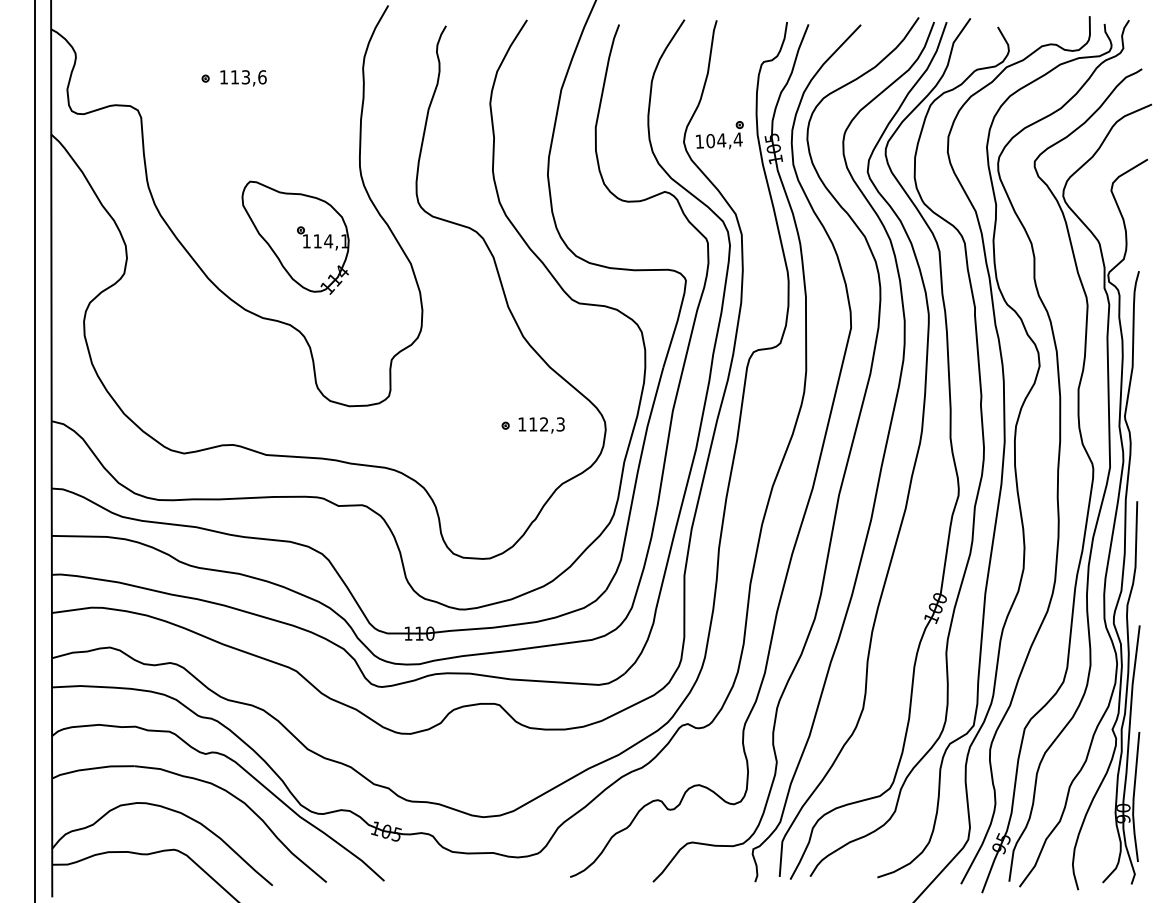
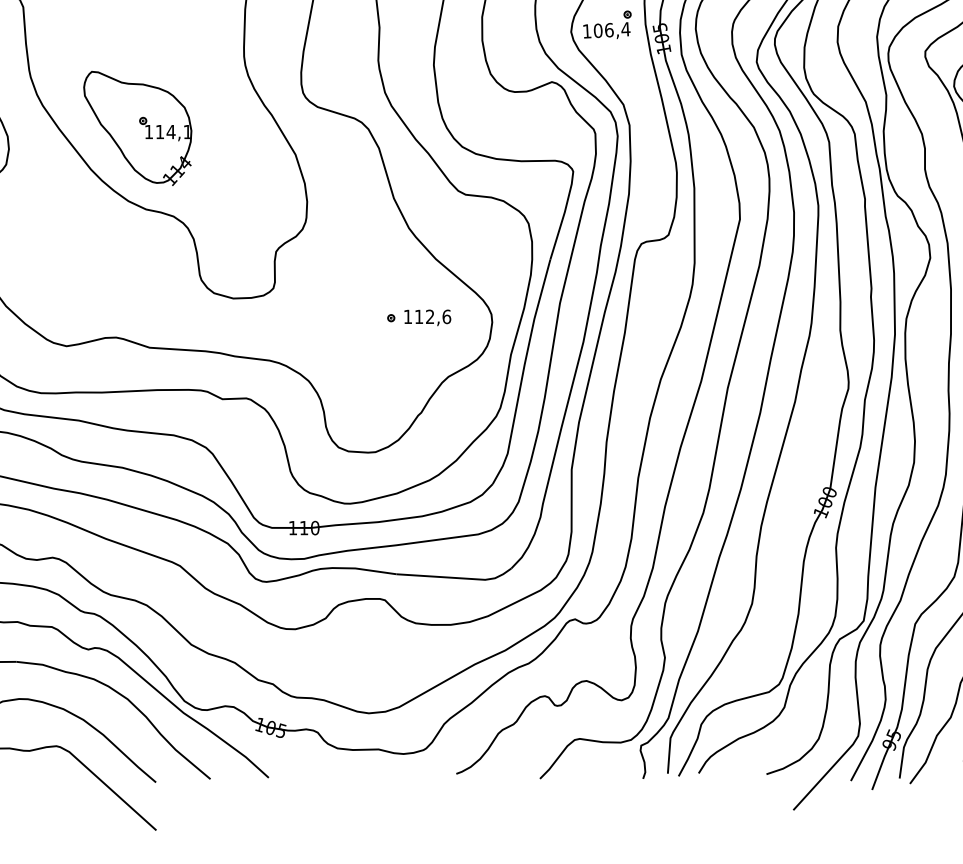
text: (721, 140) -> (609, 30), 104,4 -> 106,4
part: (295, 237) -> (137, 128), moved
text: (560, 424) -> (446, 316), 112,3 -> 112,6

